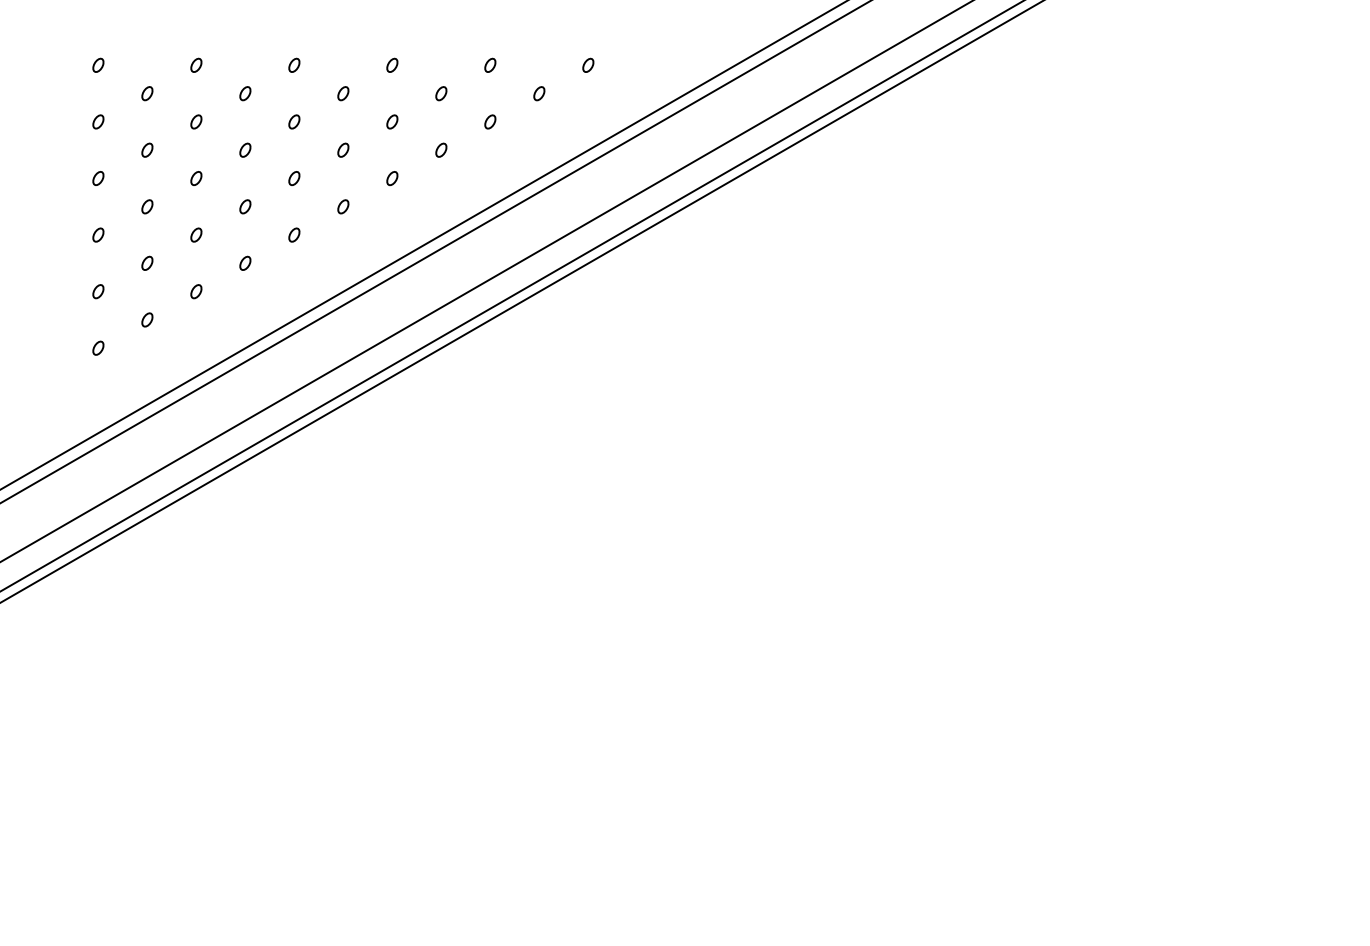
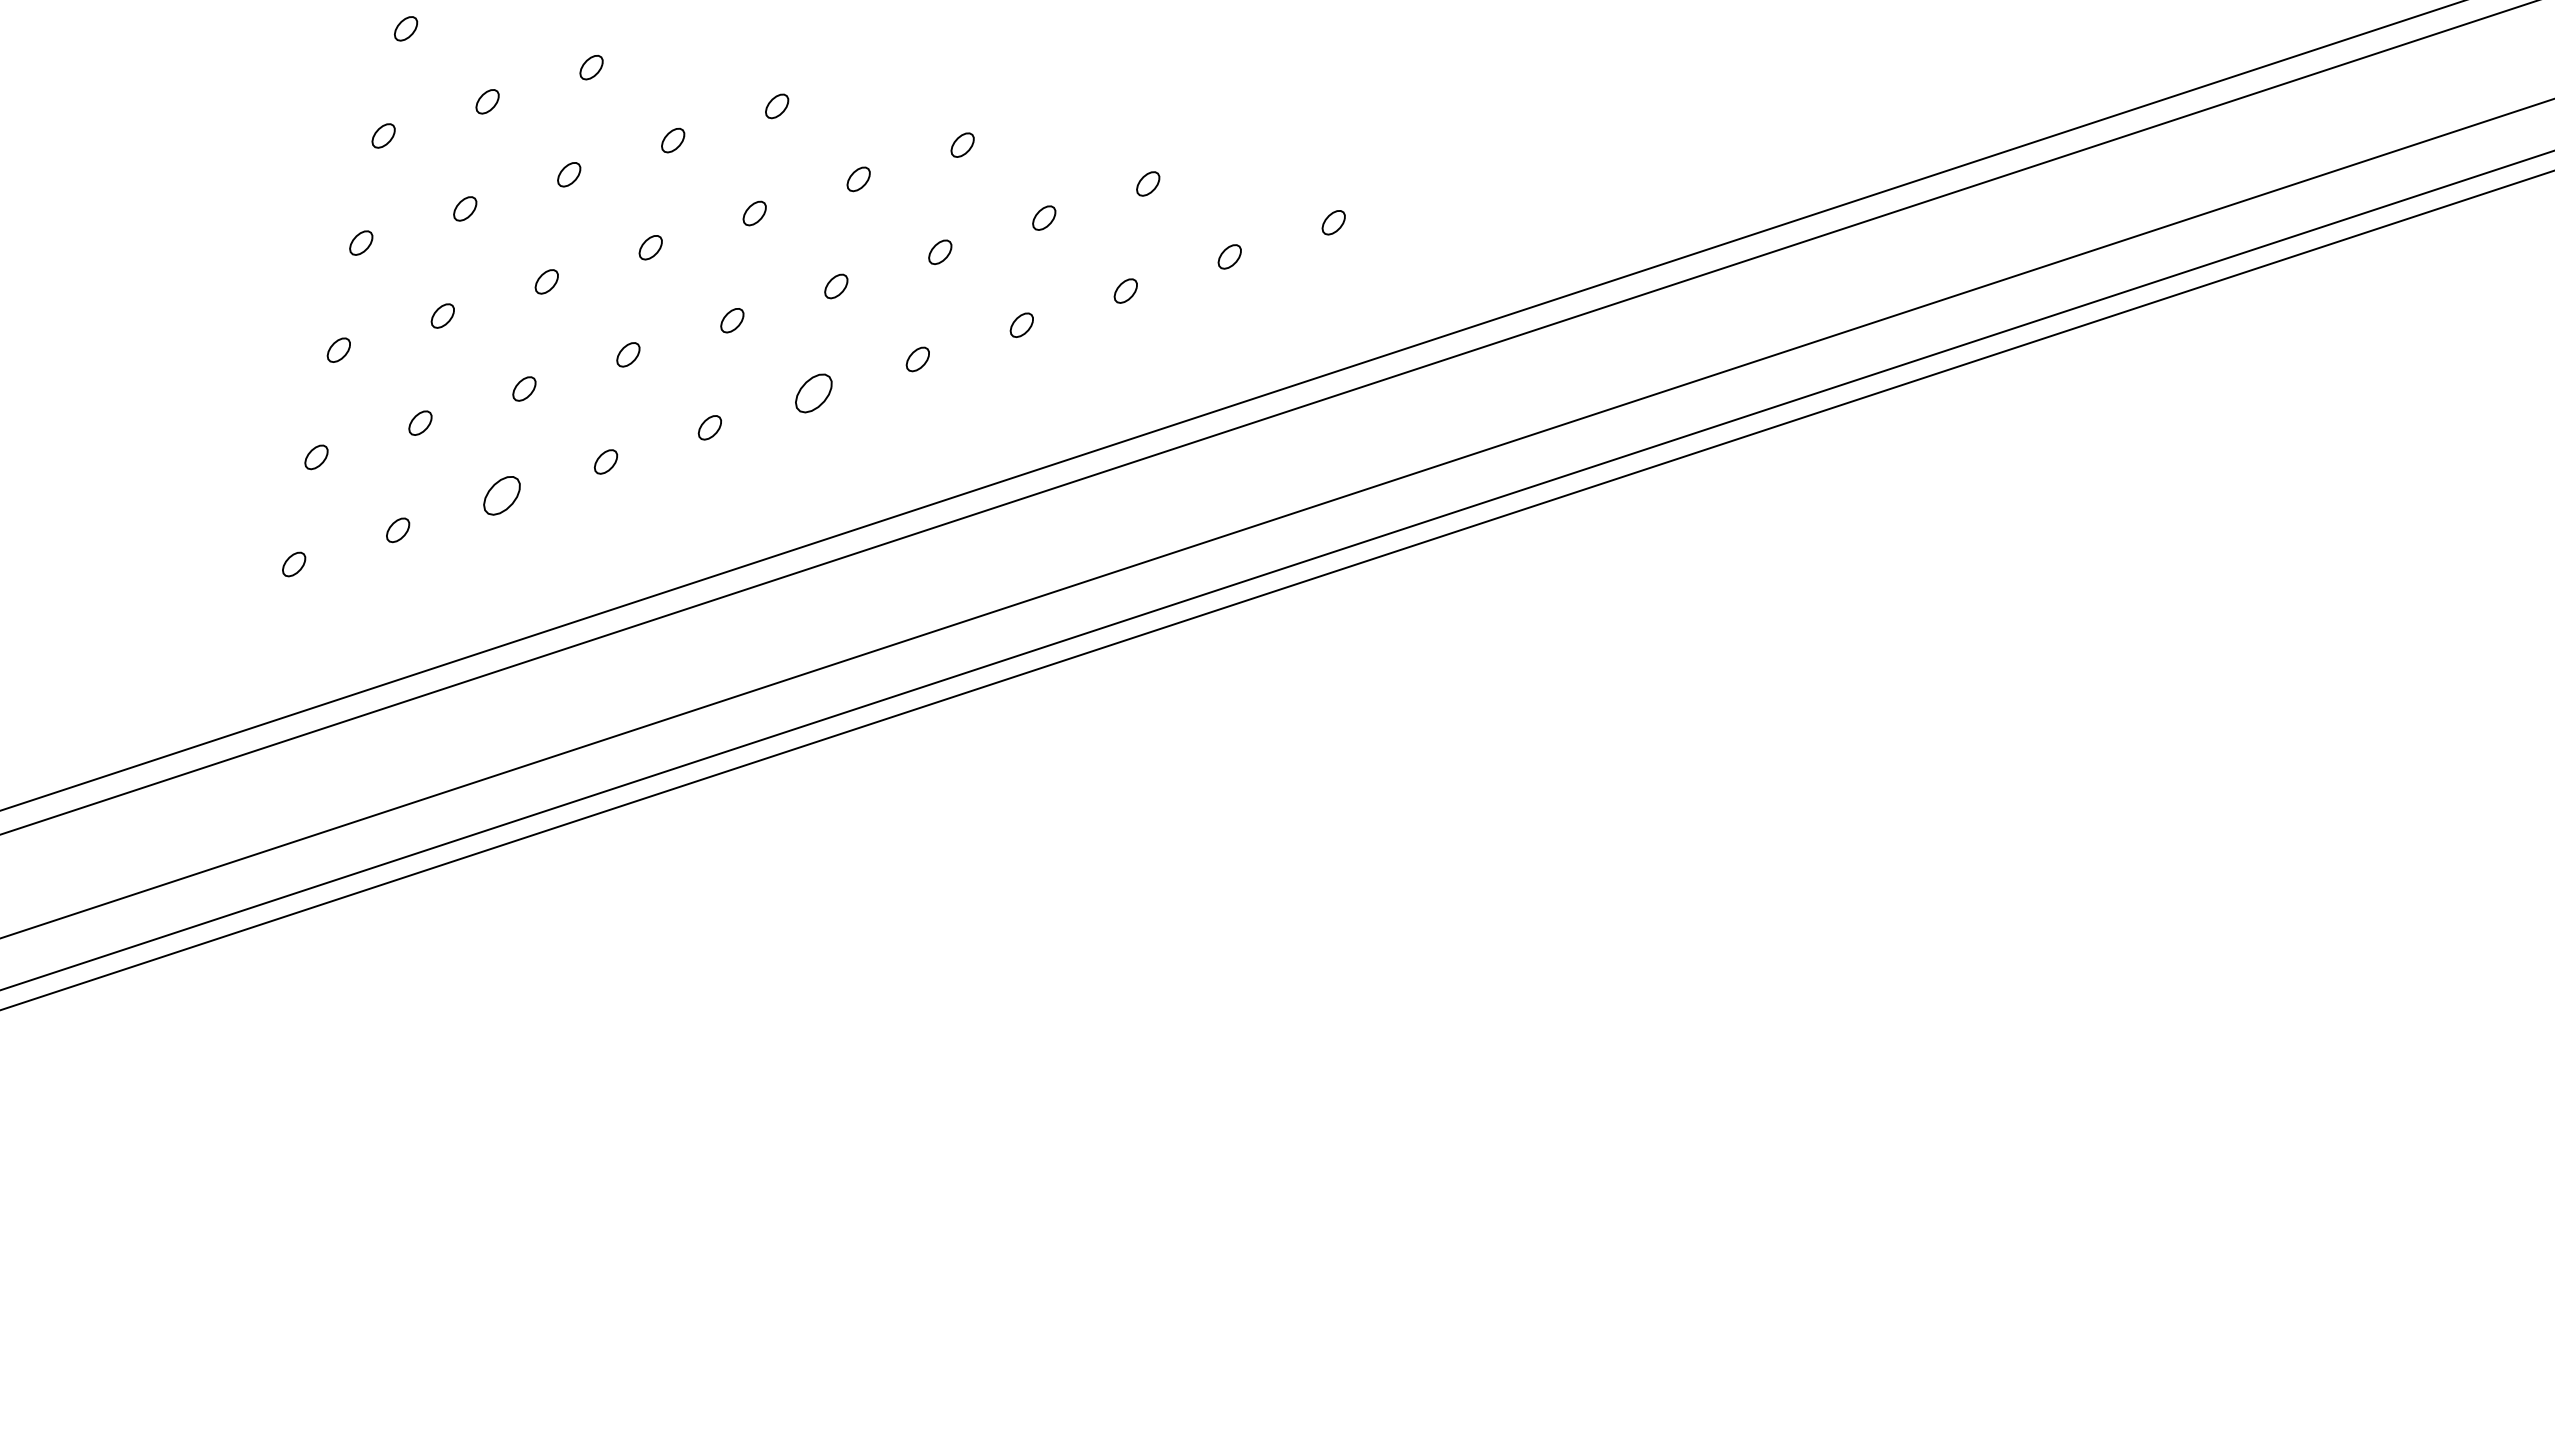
part: (343, 206) -> (814, 393), size x1.6
part: (196, 291) -> (502, 495), size x1.6

